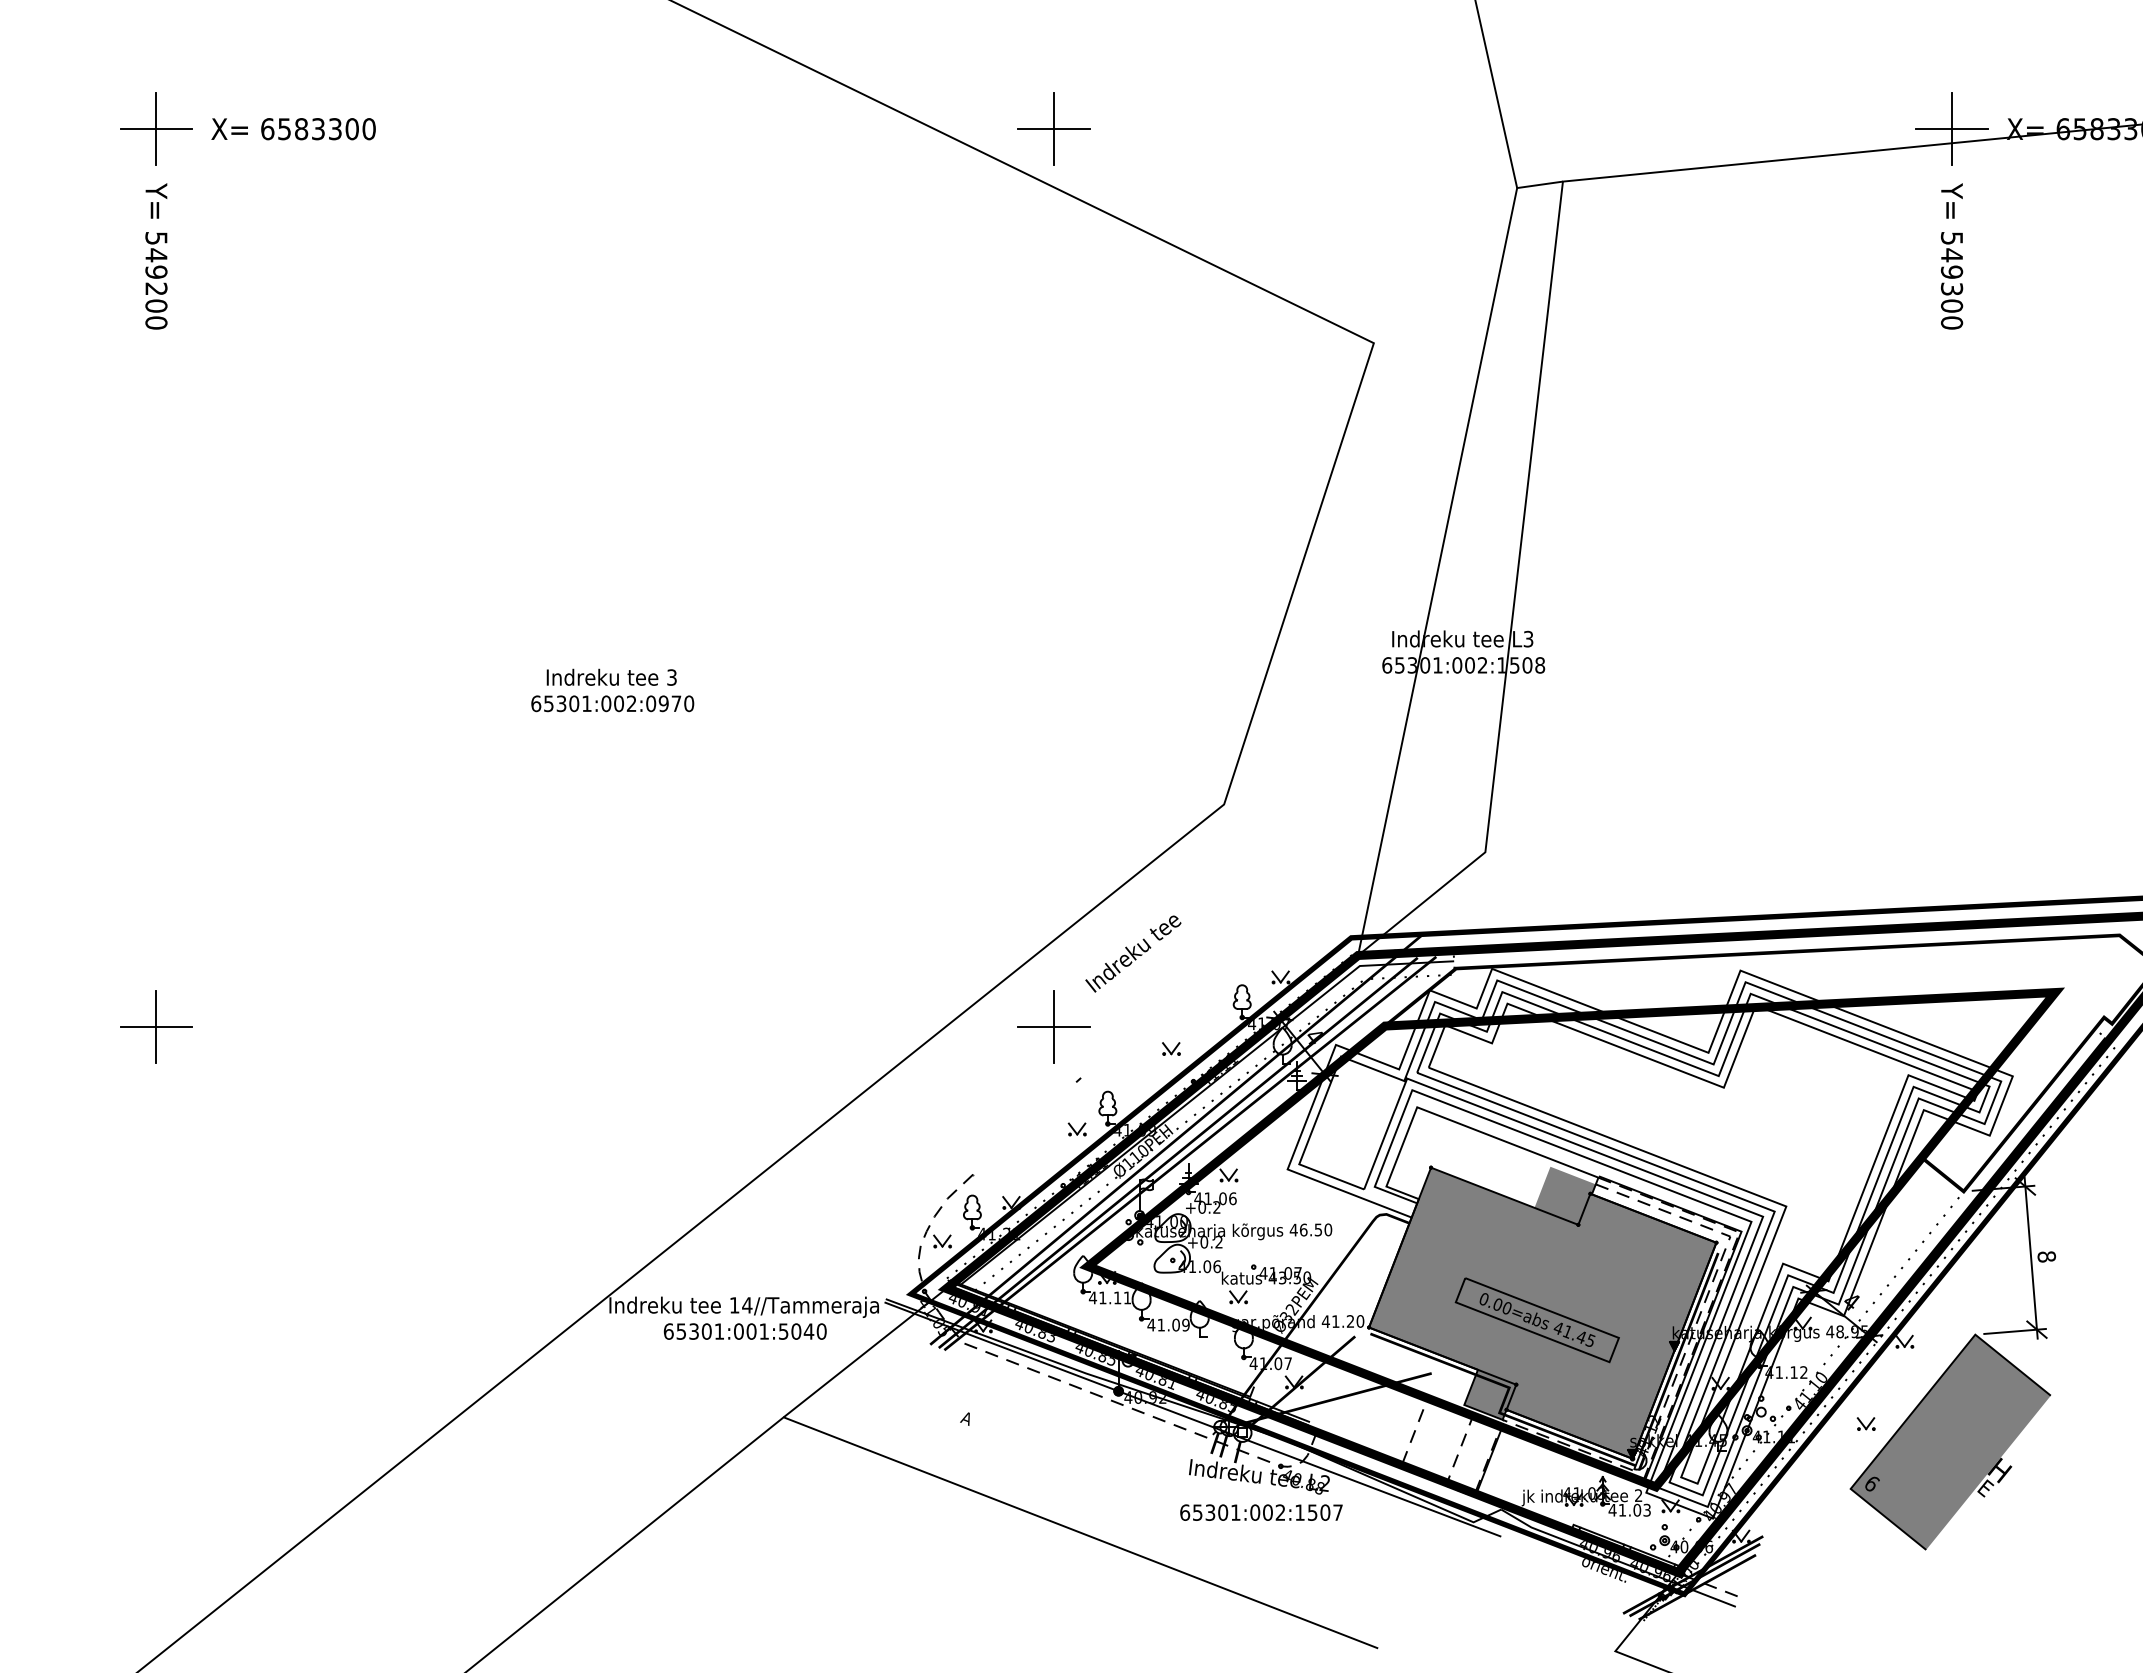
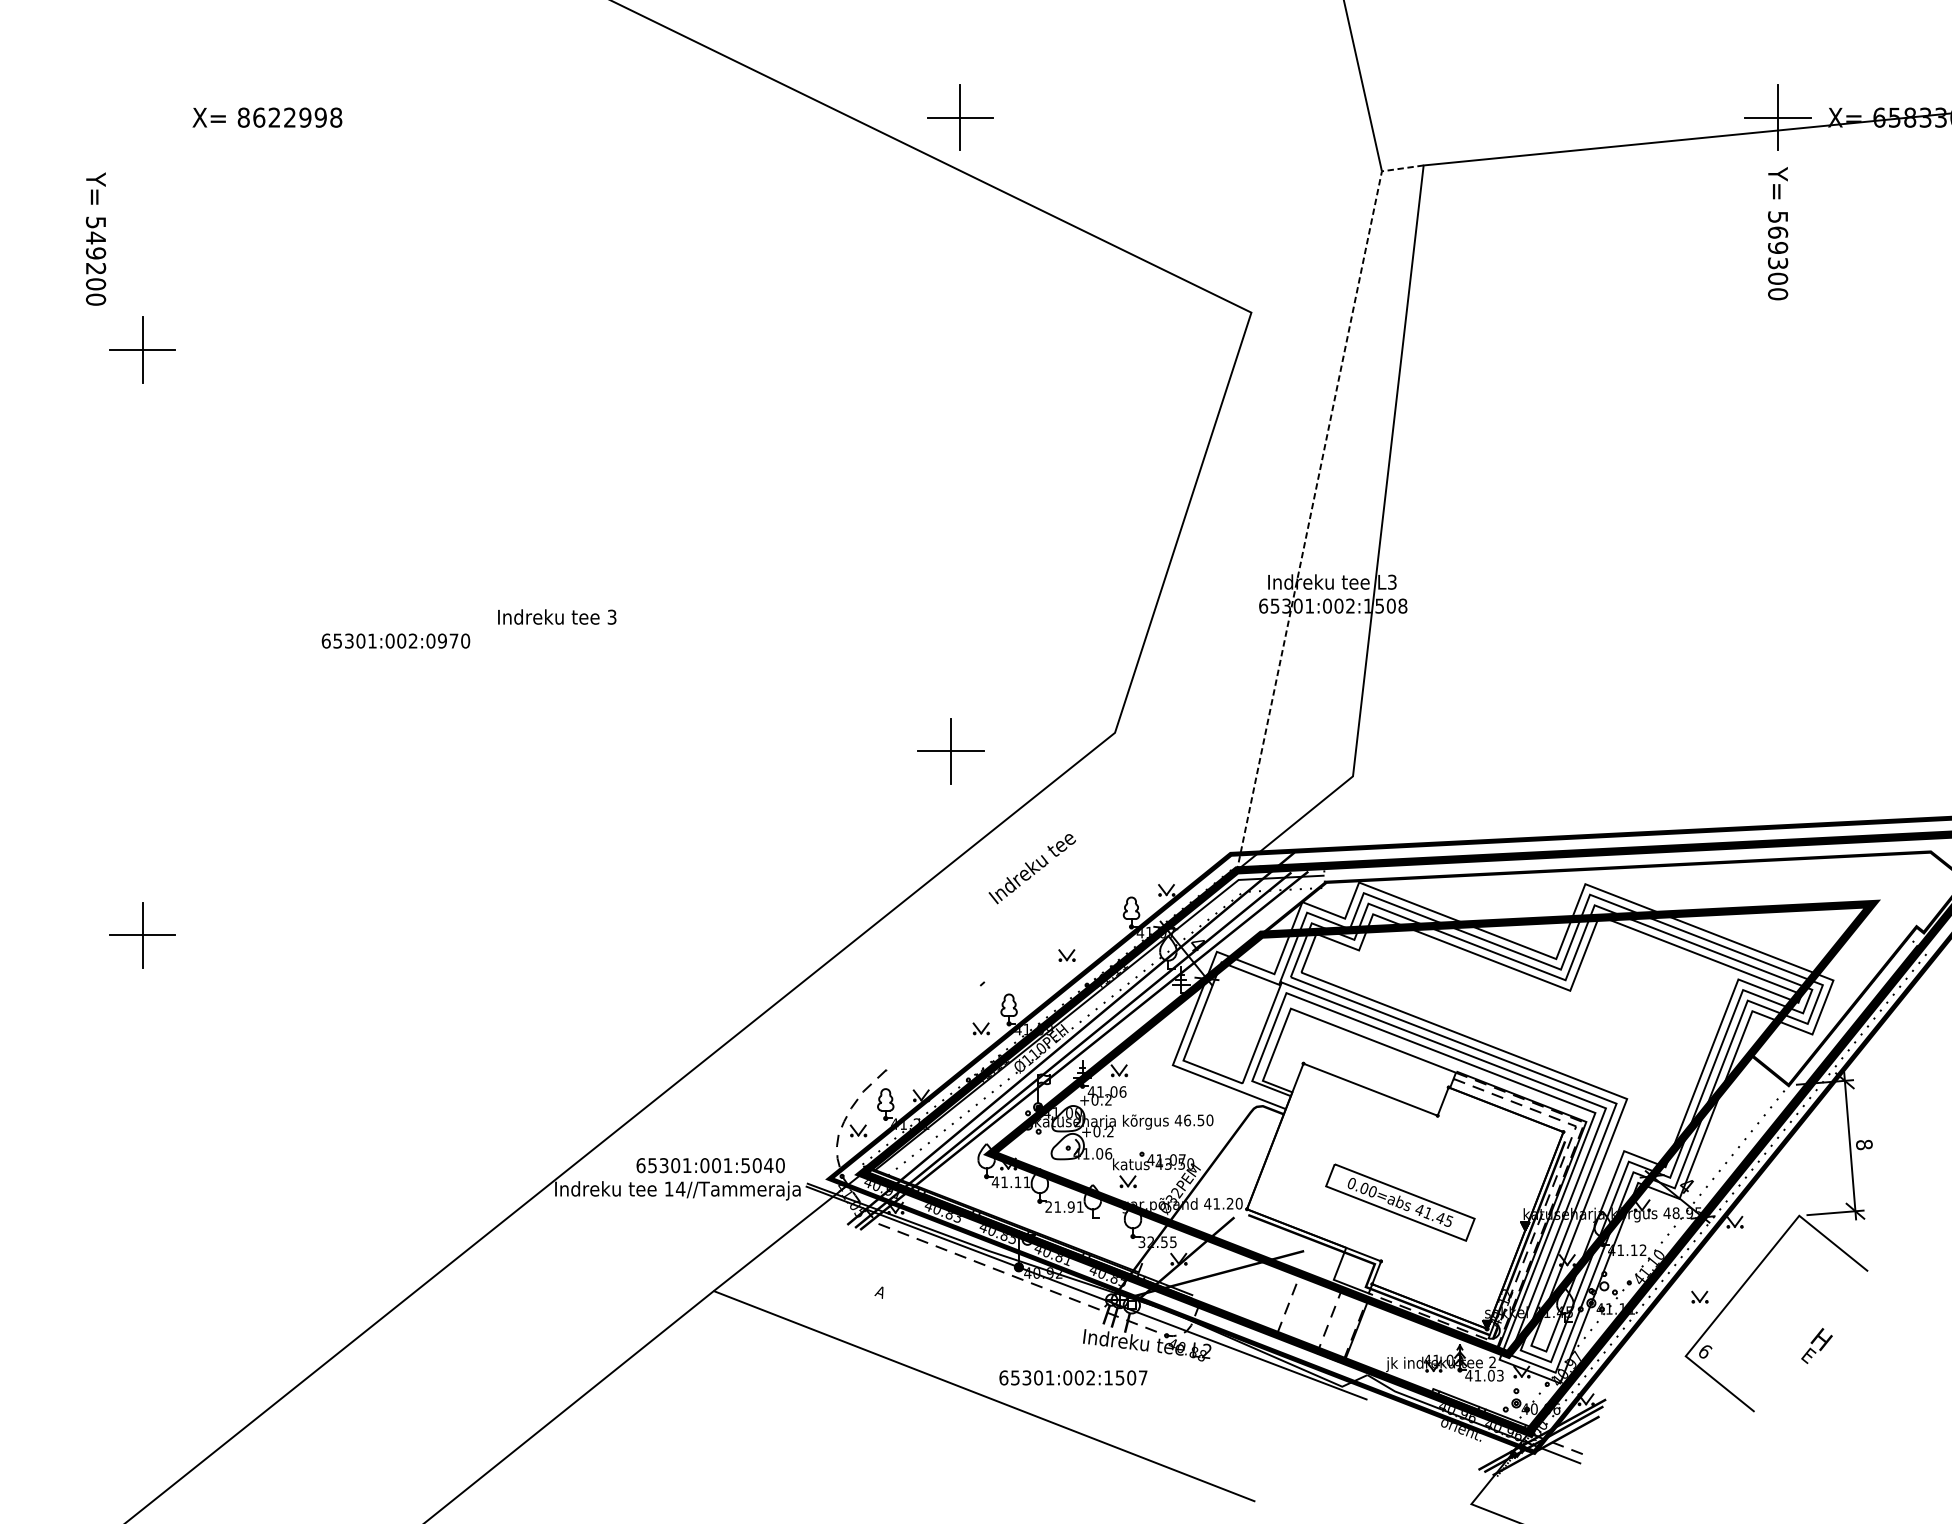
part: (156, 128) -> (142, 349), moved
text: (318, 129) -> (290, 117), 6583300 -> 8622998
text: (1951, 255) -> (1777, 232), 549300 -> 569300
text: (156, 256) -> (96, 239), moved
line: (1442, 548) -> (1313, 499), solid -> dashed
text: (612, 703) -> (395, 640), moved
part: (1053, 1026) -> (950, 751), moved
fill: (1542, 1312) -> (1405, 1195), removed
text: (1168, 1324) -> (1064, 1206), 41.09 -> 21.91
text: (744, 1331) -> (710, 1165), moved
text: (1270, 1363) -> (1157, 1242), 41.07 -> 32.55
fill: (1950, 1441) -> (1776, 1313), removed
text: (1261, 1512) -> (1073, 1377), moved

